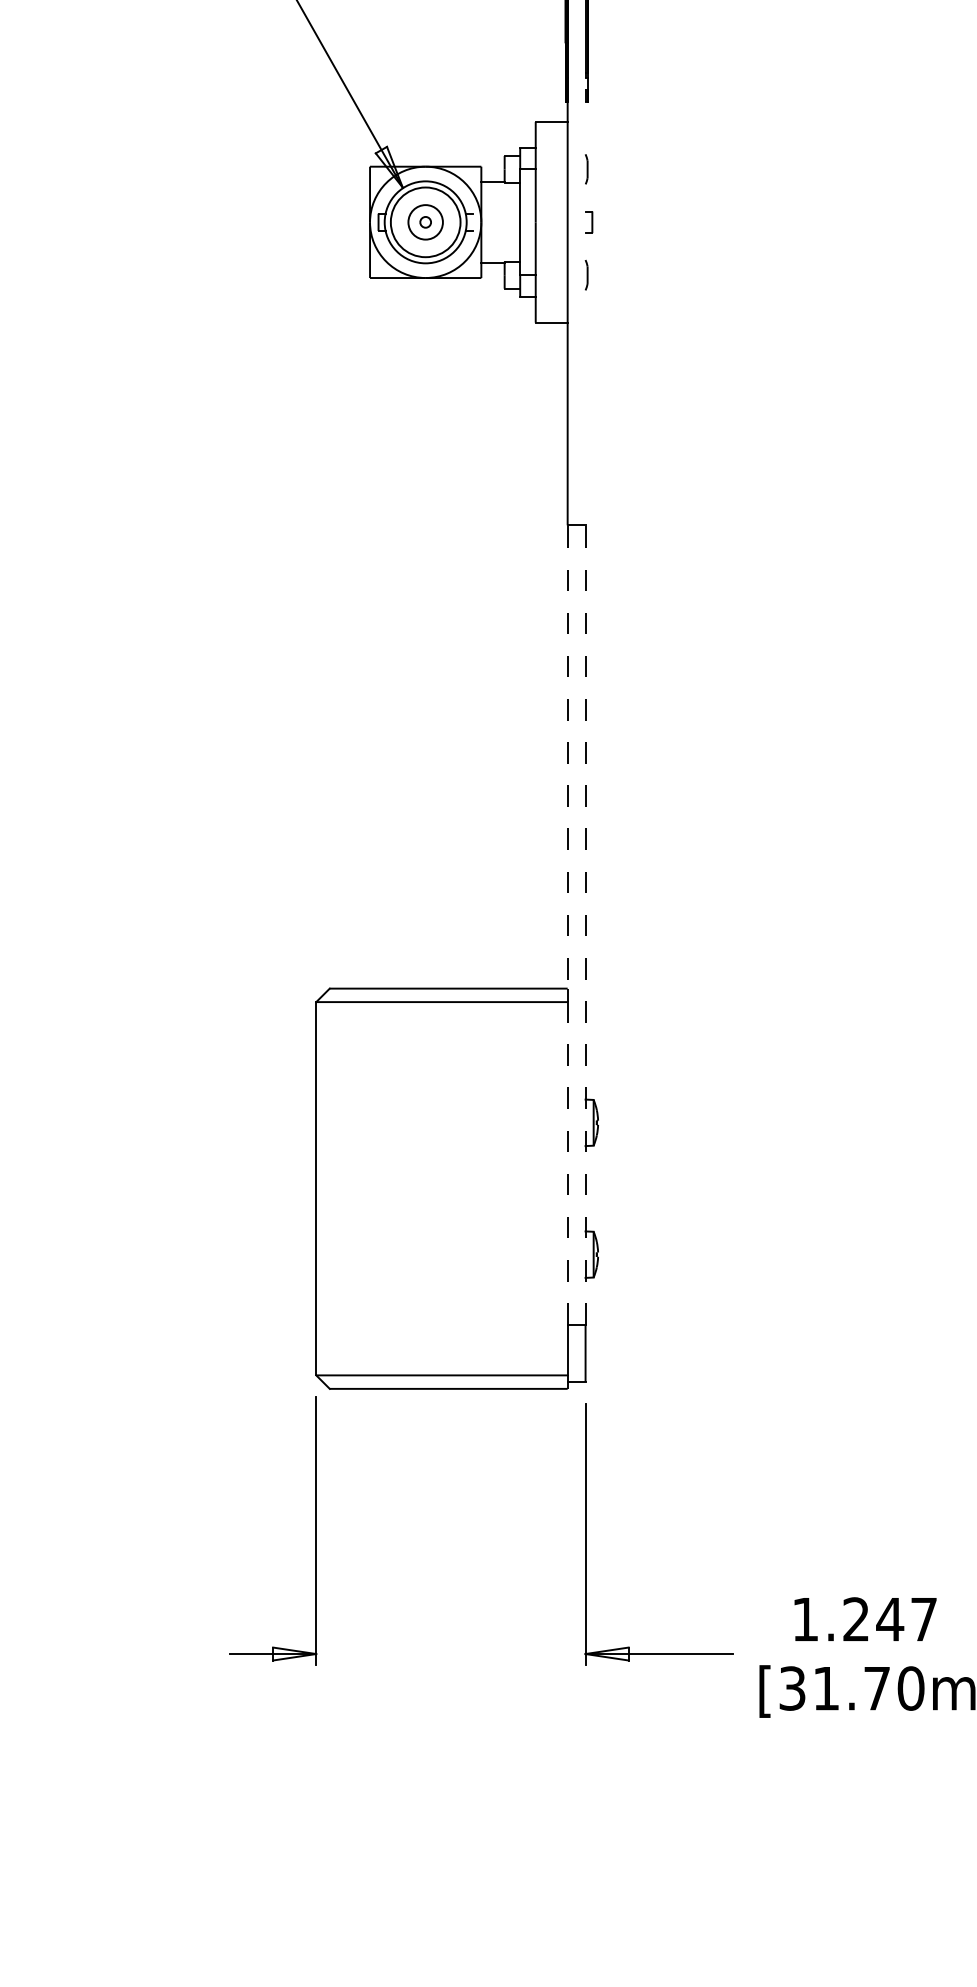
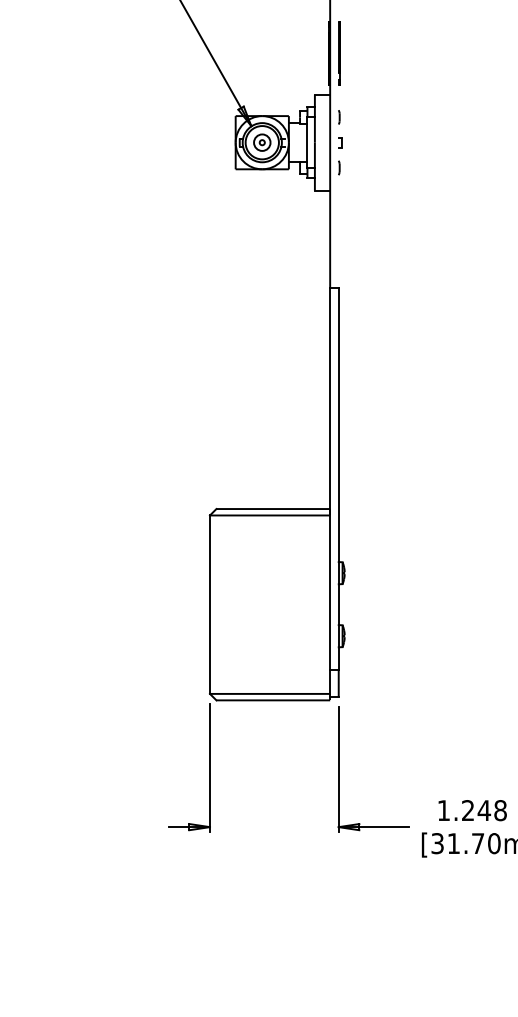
line: (568, 924) -> (330, 478), dashed -> solid
line: (585, 924) -> (338, 478), dashed -> solid
text: (923, 1619) -> (500, 810), 1.247 -> 1.248

